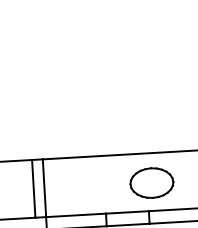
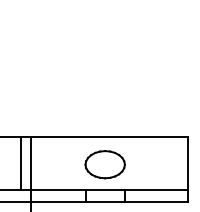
part: (151, 182) -> (104, 164), moved

